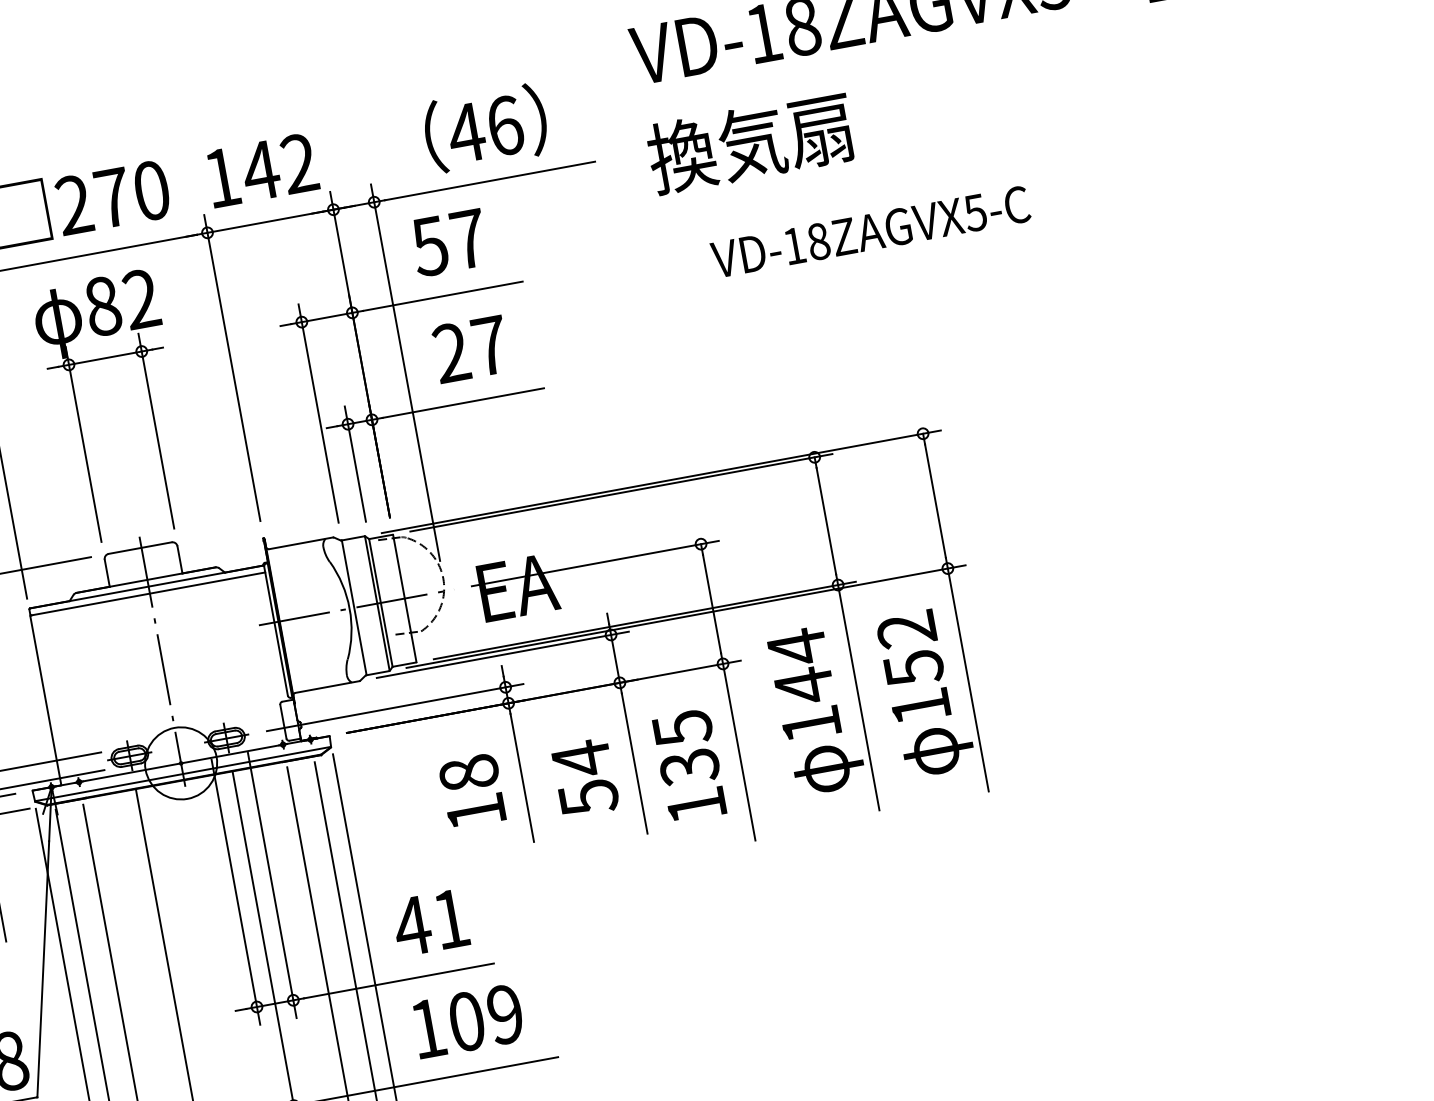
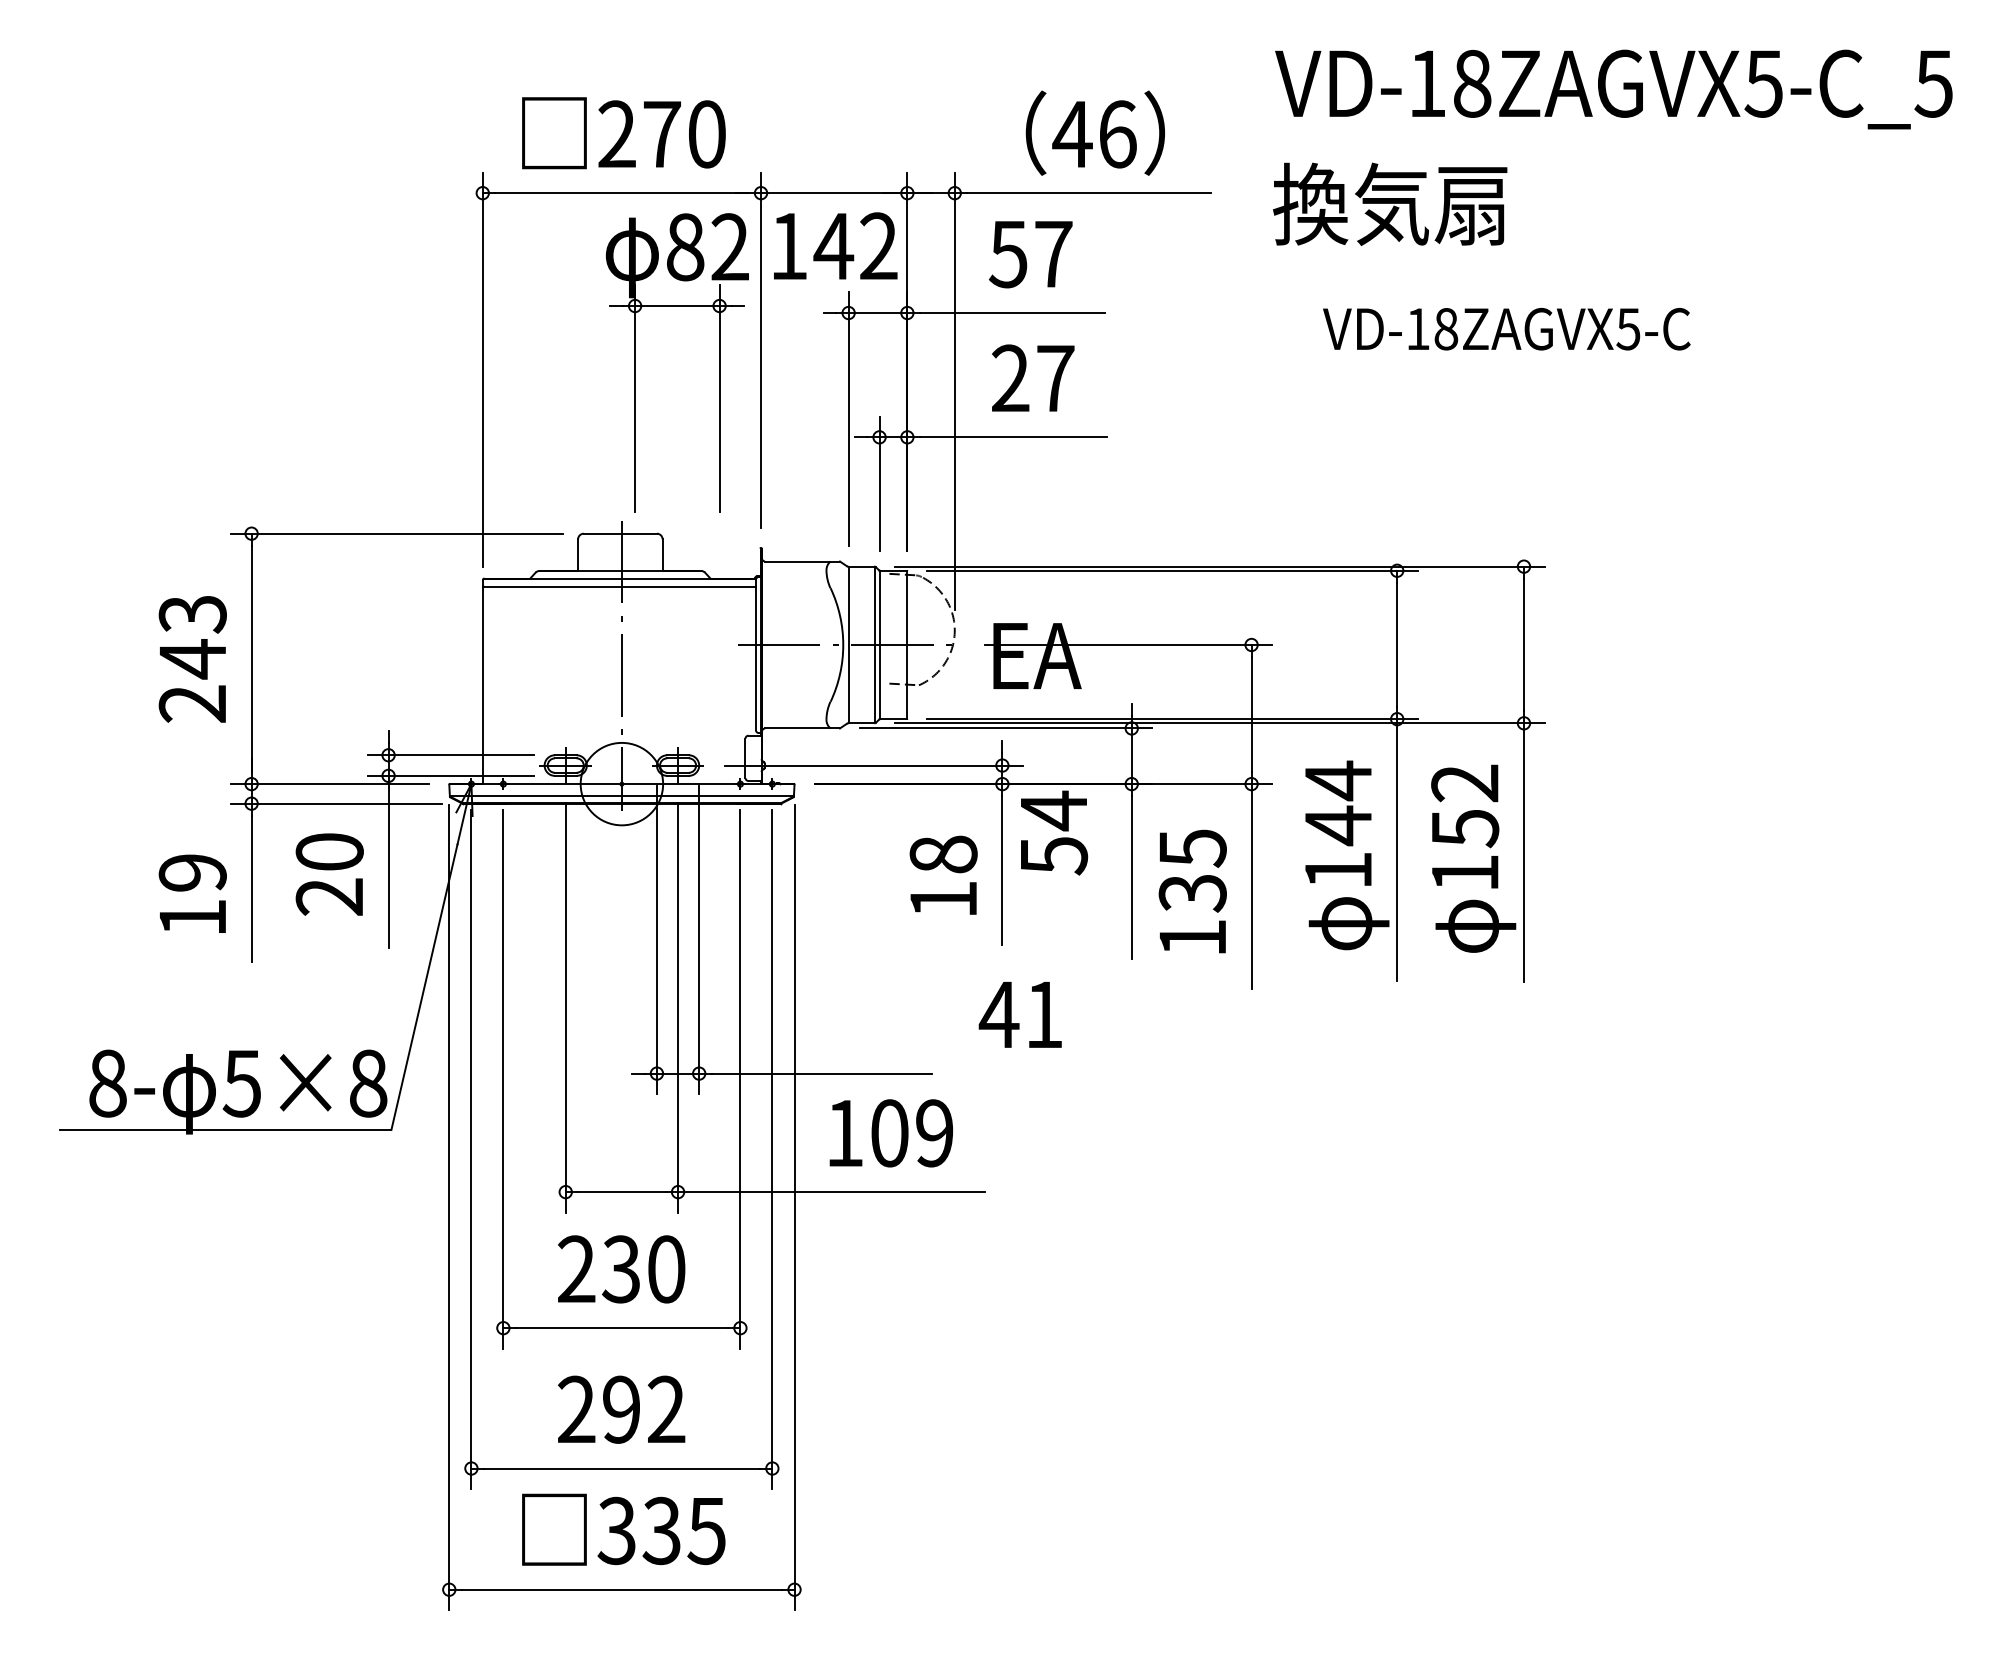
text: (262, 169) -> (835, 245), moved
part: (78, 413) -> (635, 362), moved
text: (585, 777) -> (1054, 832), moved
text: (429, 922) -> (1019, 1014), moved

